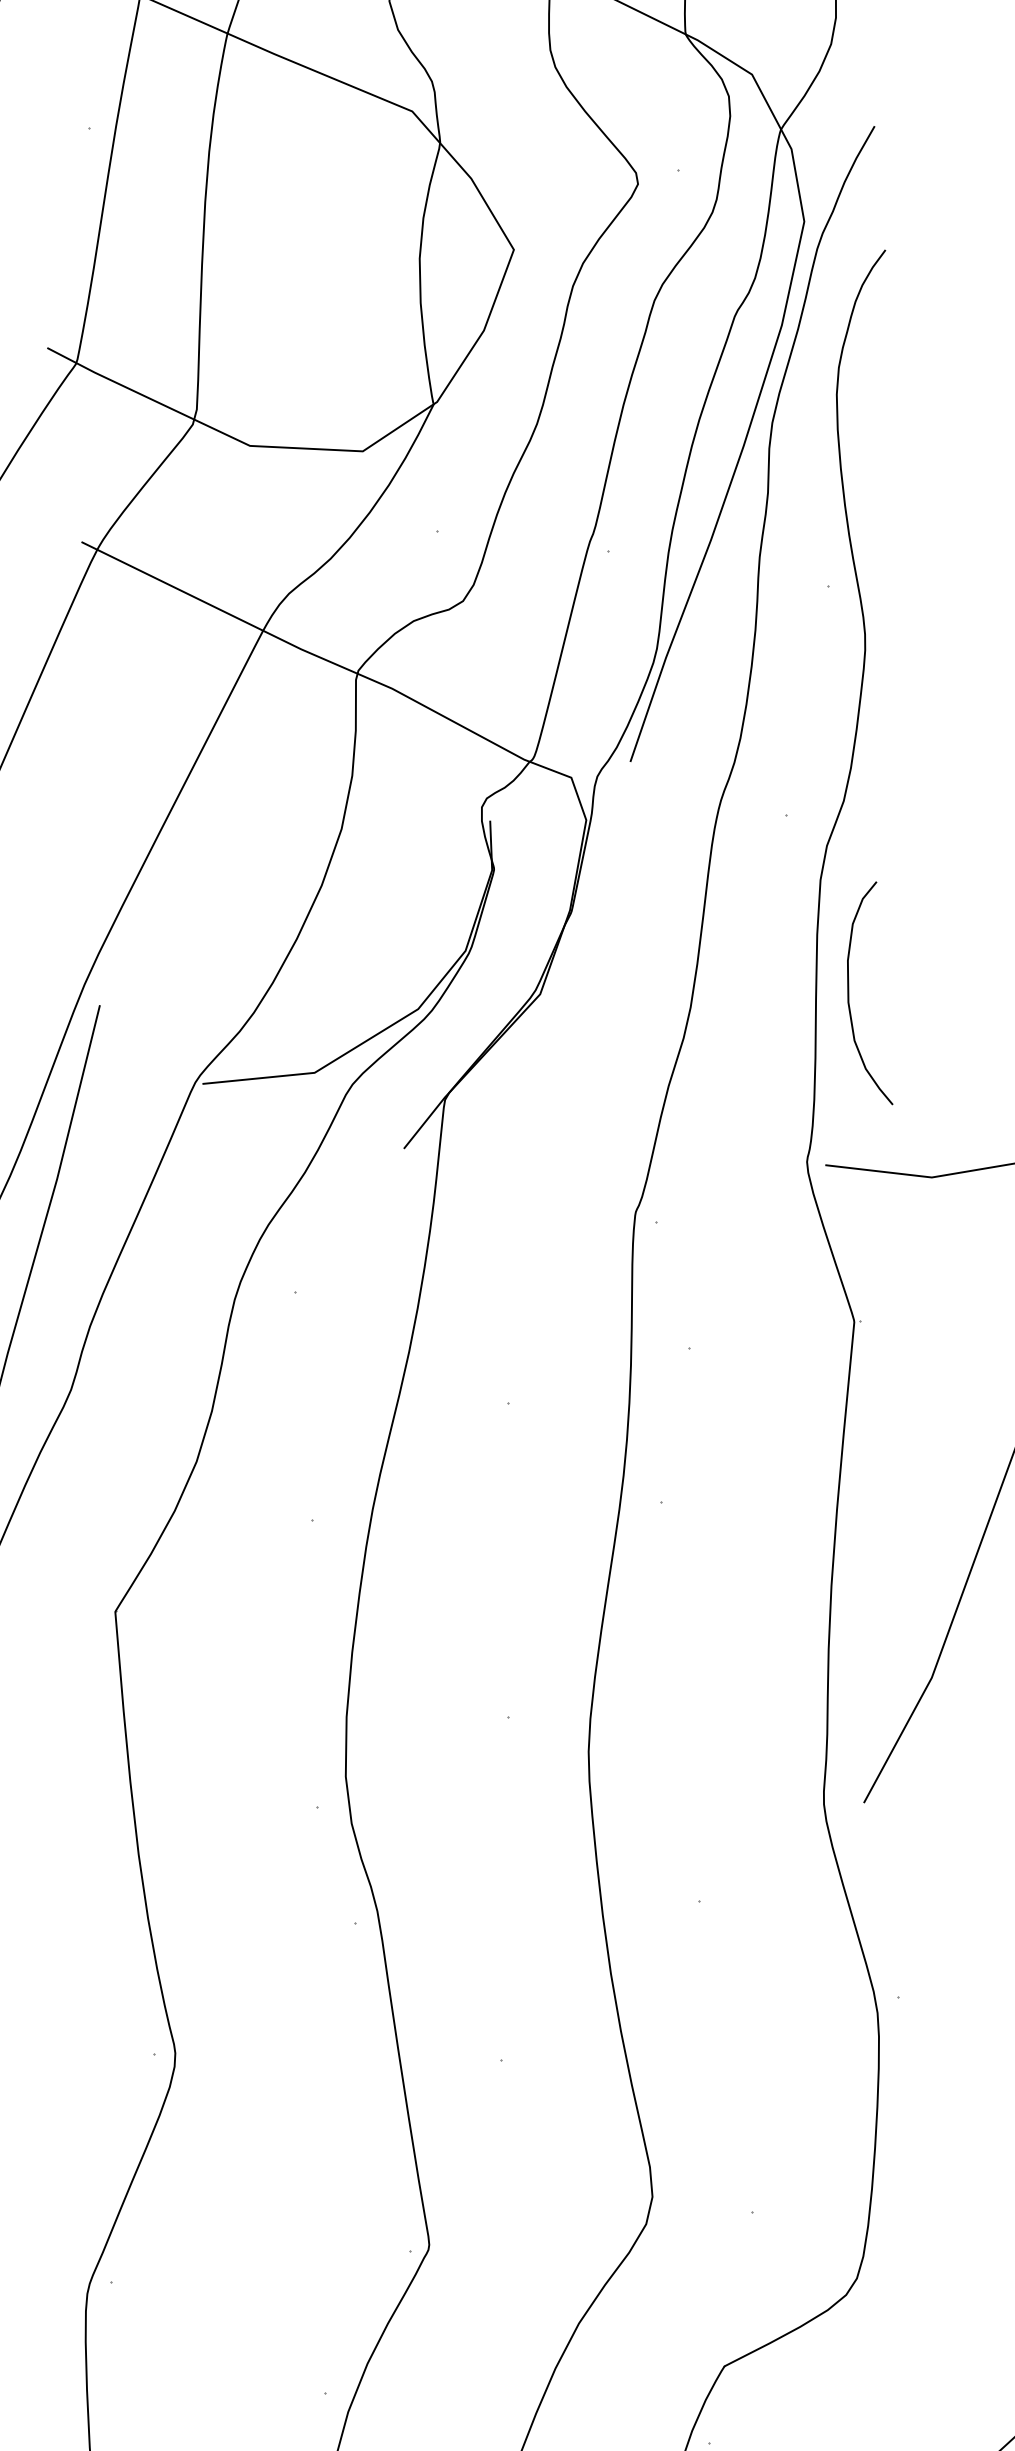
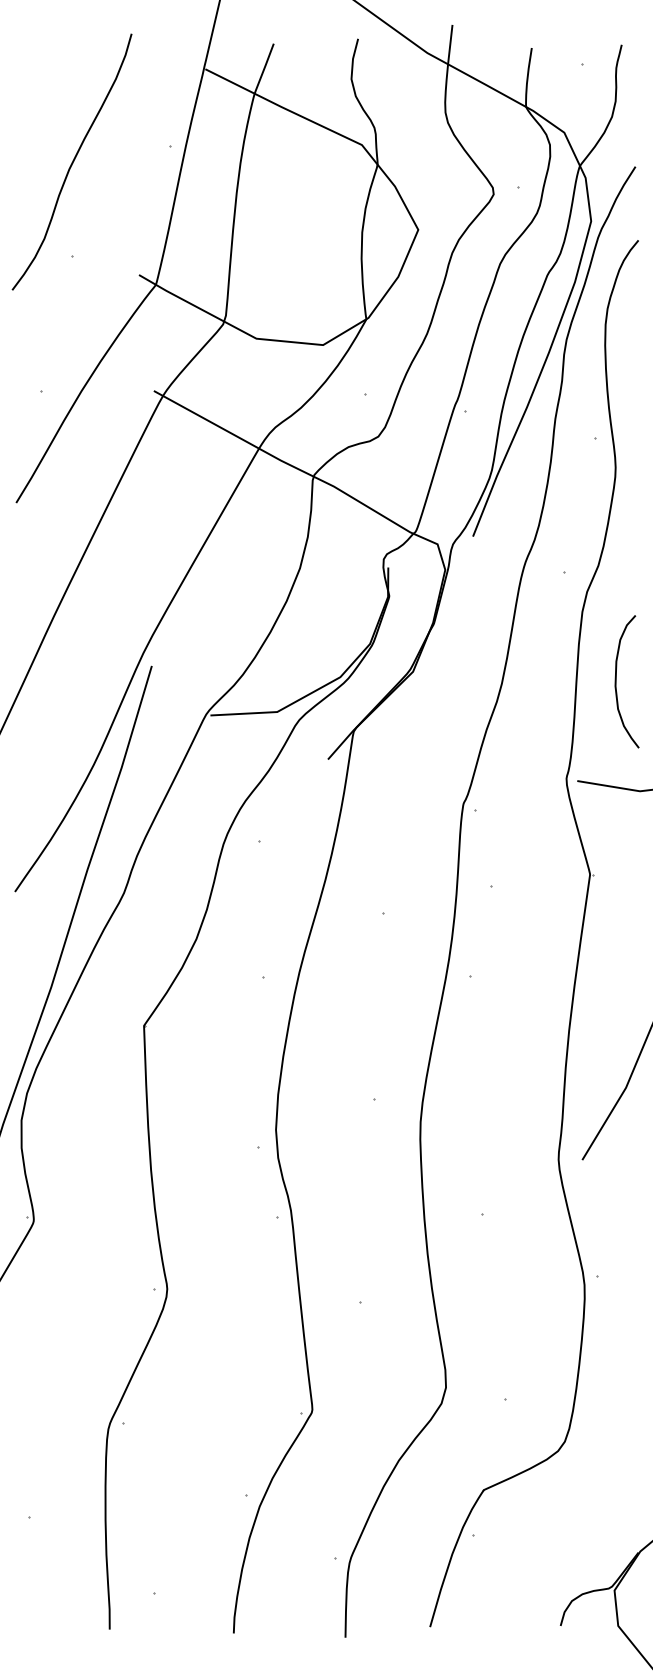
curve: (849, 994) -> (616, 681), moved

